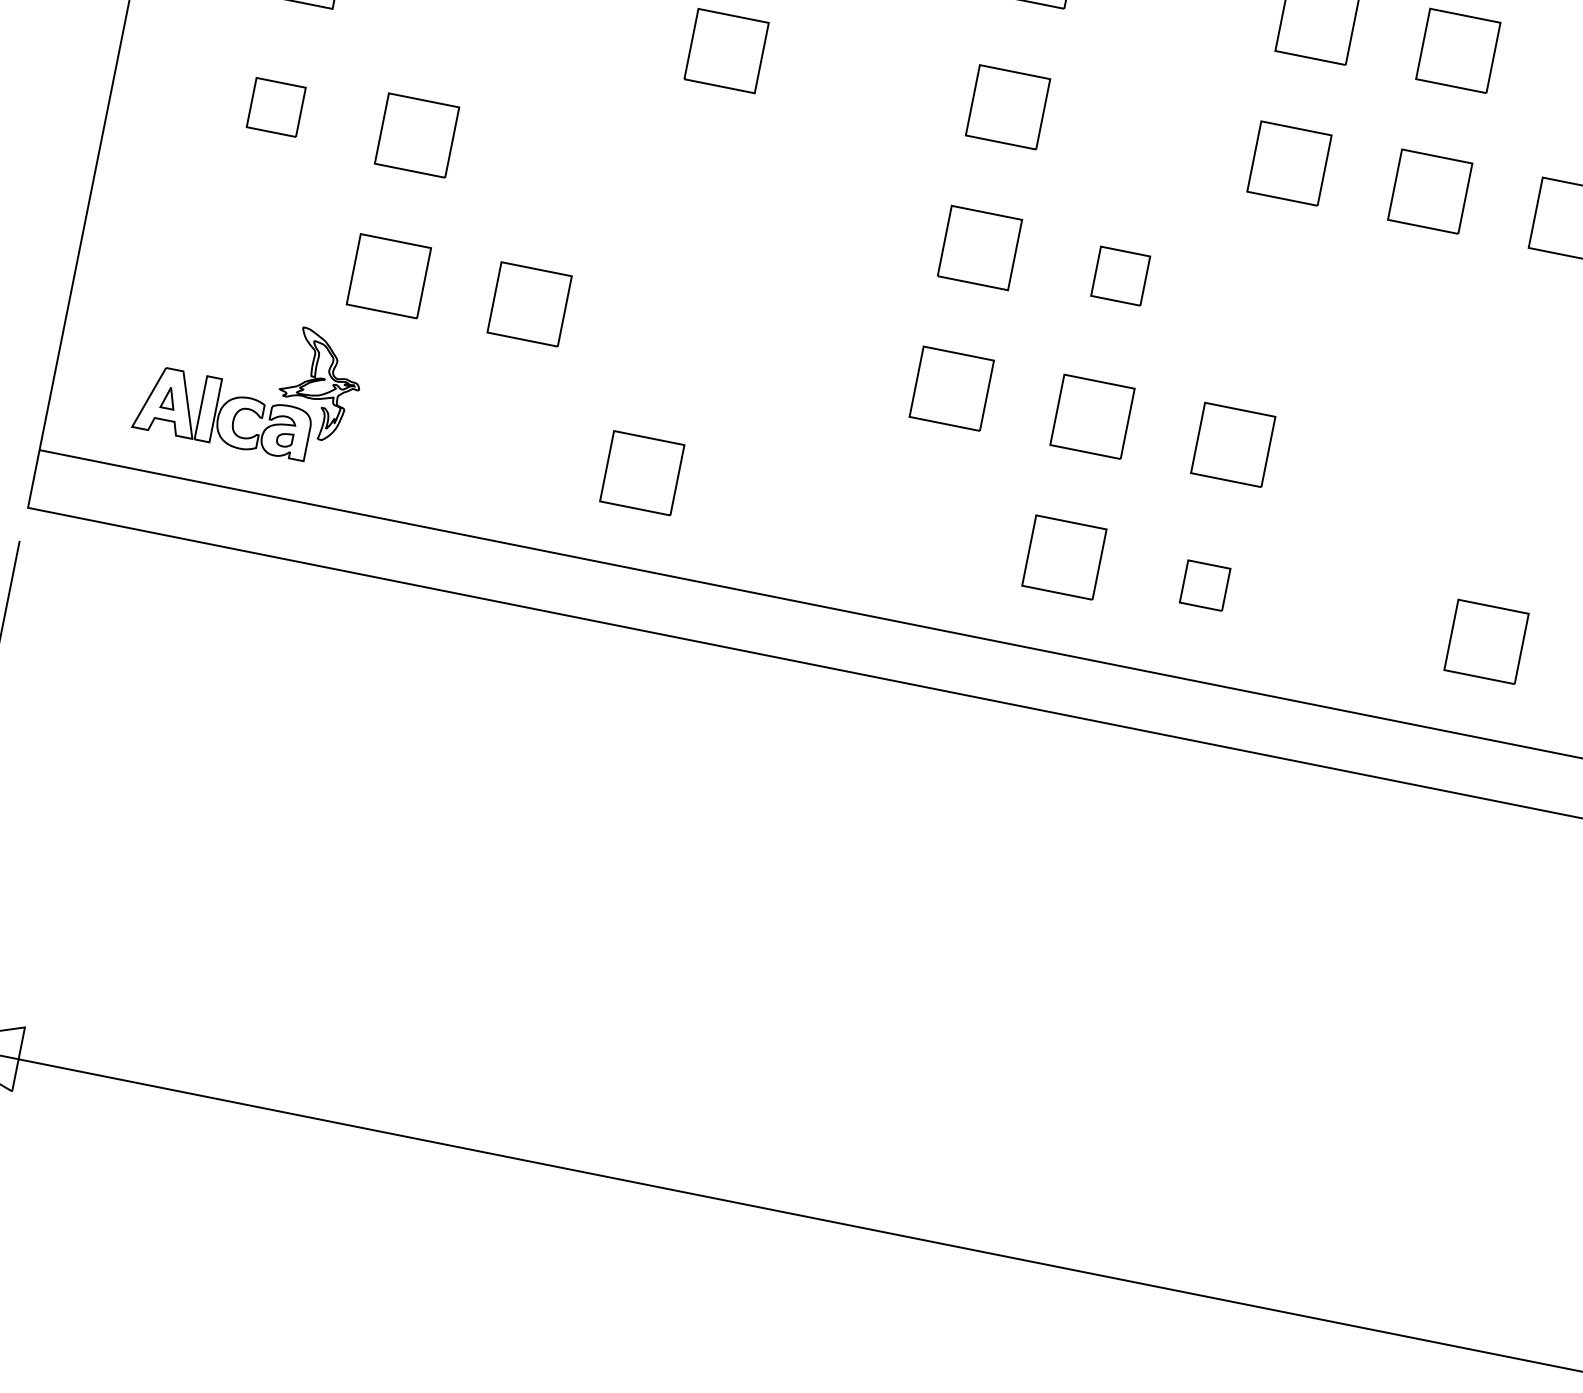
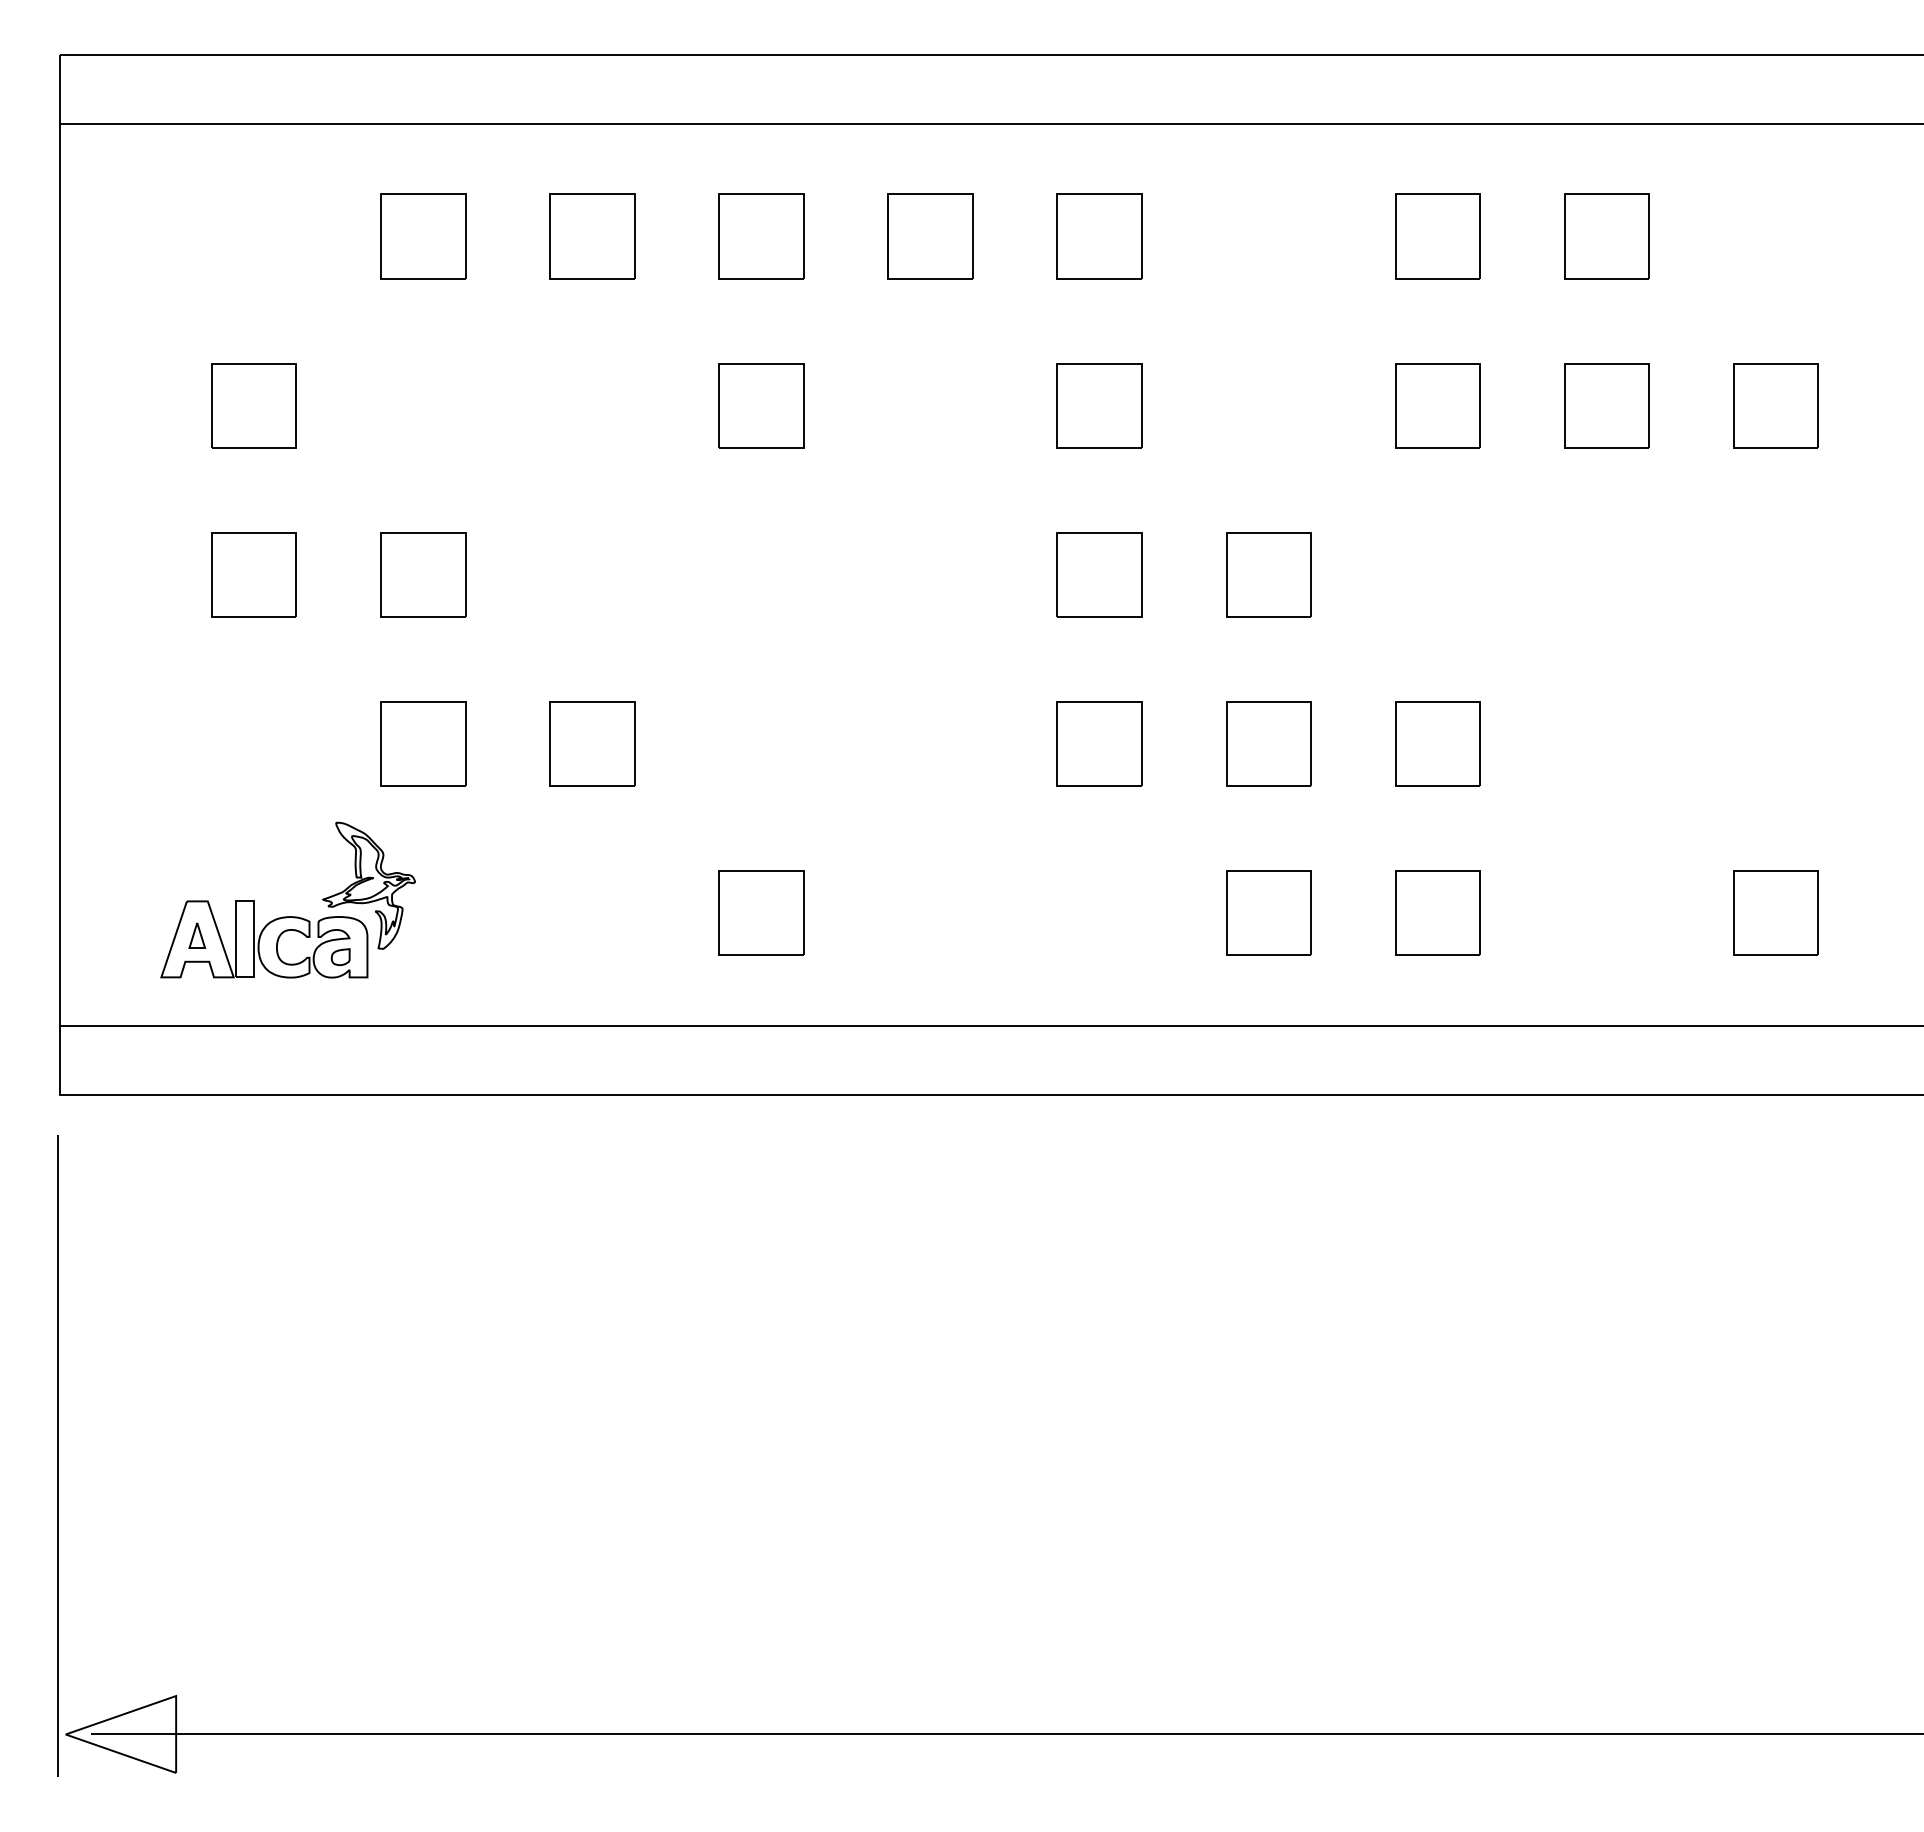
part: (275, 106) -> (253, 574), size x1.43
part: (1120, 275) -> (1268, 574), size x1.43
part: (1204, 585) -> (1437, 912), size x1.67

